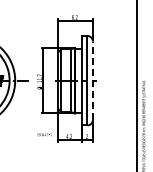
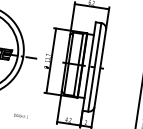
line: (92, 80) -> (99, 67), dashed -> solid
text: (44, 134) -> (20, 115), moved

